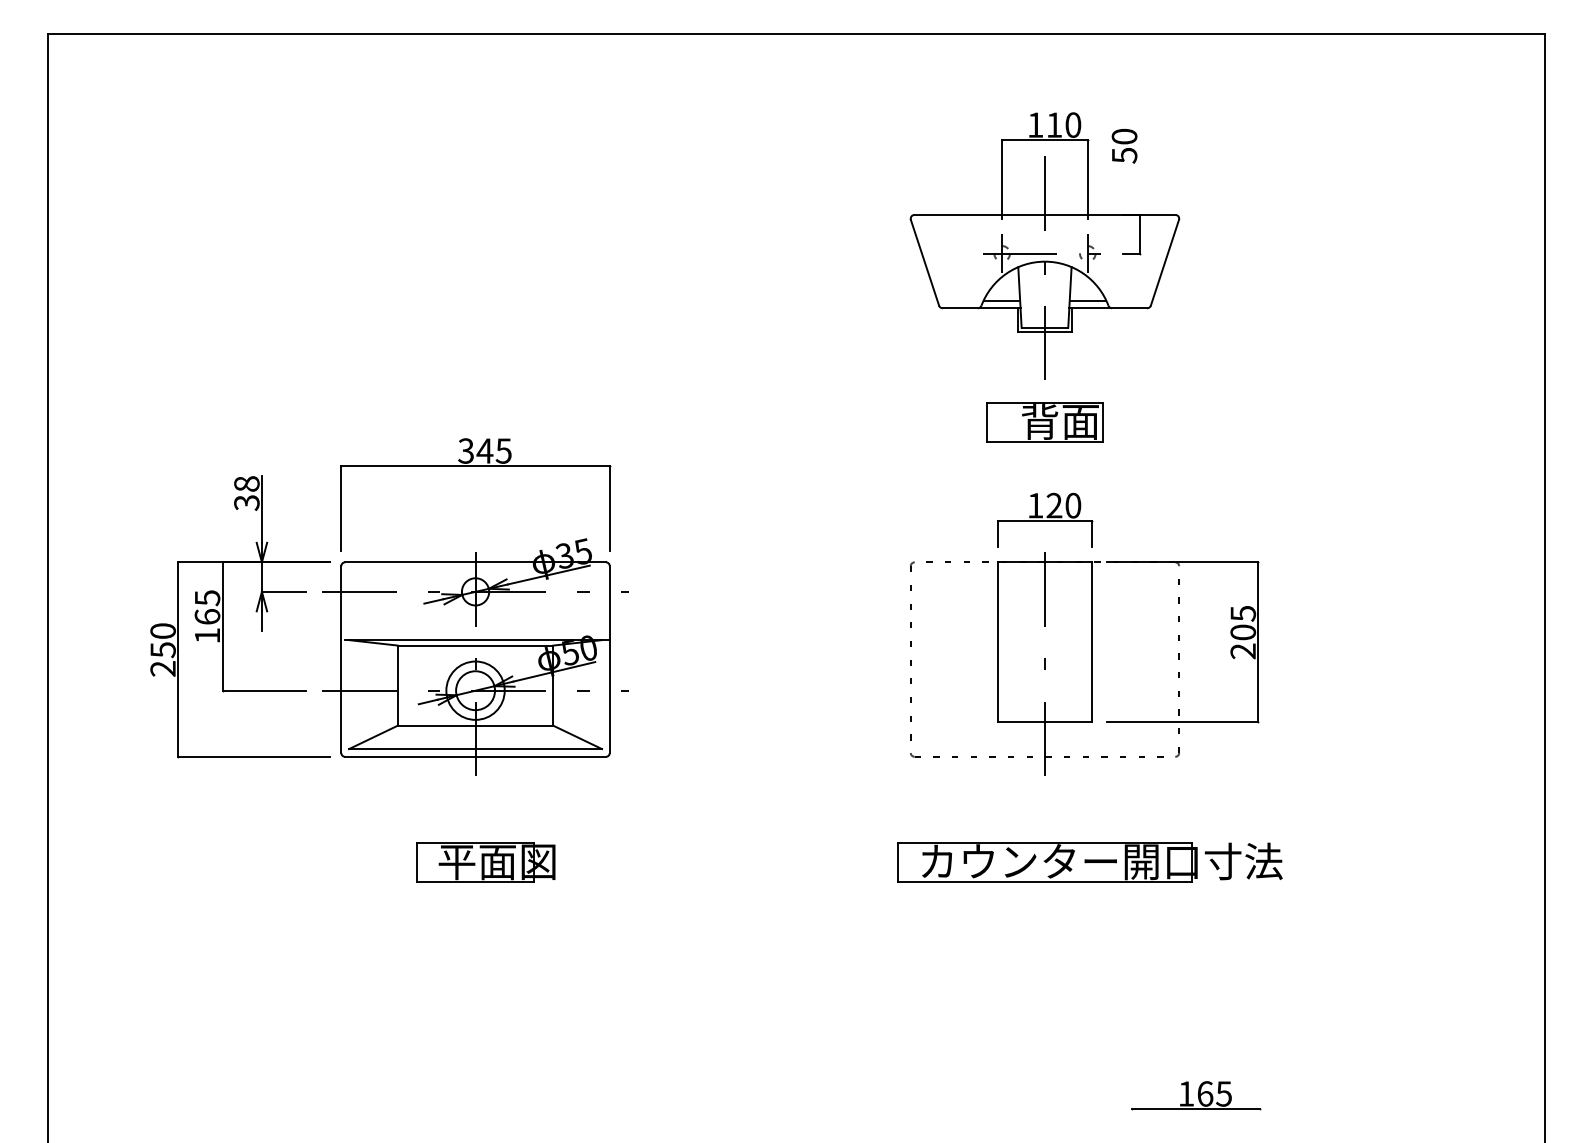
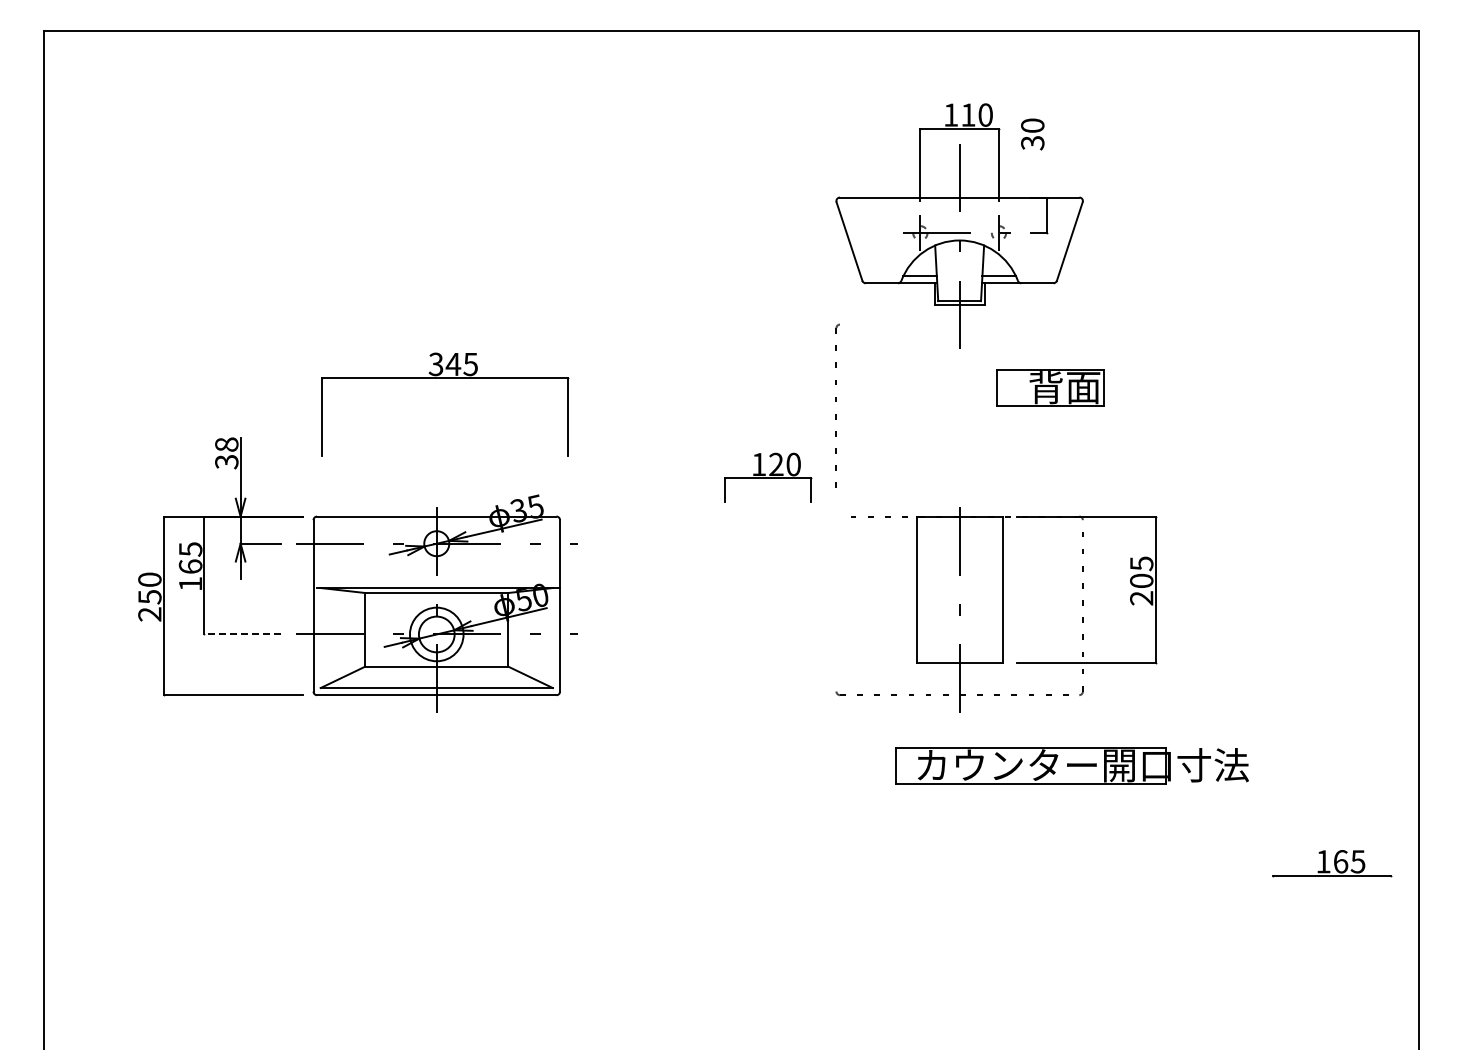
text: (1124, 154) -> (1032, 142), 50 -> 30
part: (1044, 421) -> (1050, 387), moved
part: (476, 466) -> (445, 378), moved
part: (1045, 519) -> (768, 477), moved
part: (911, 650) -> (837, 405), moved
line: (263, 690) -> (242, 634), solid -> dashed
part: (486, 861) -> (446, 791), removed
part: (1089, 861) -> (1071, 765), moved
part: (1196, 1095) -> (1332, 863), moved

